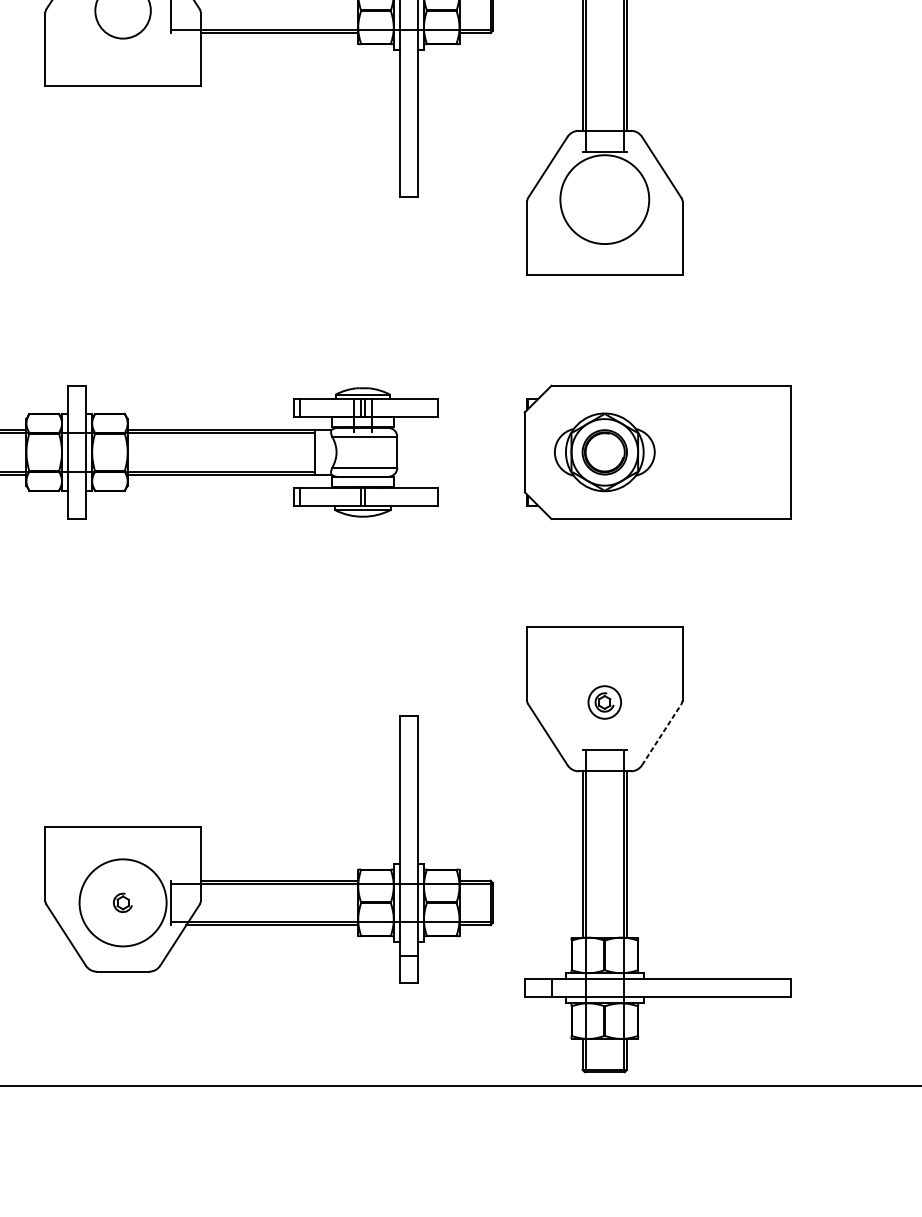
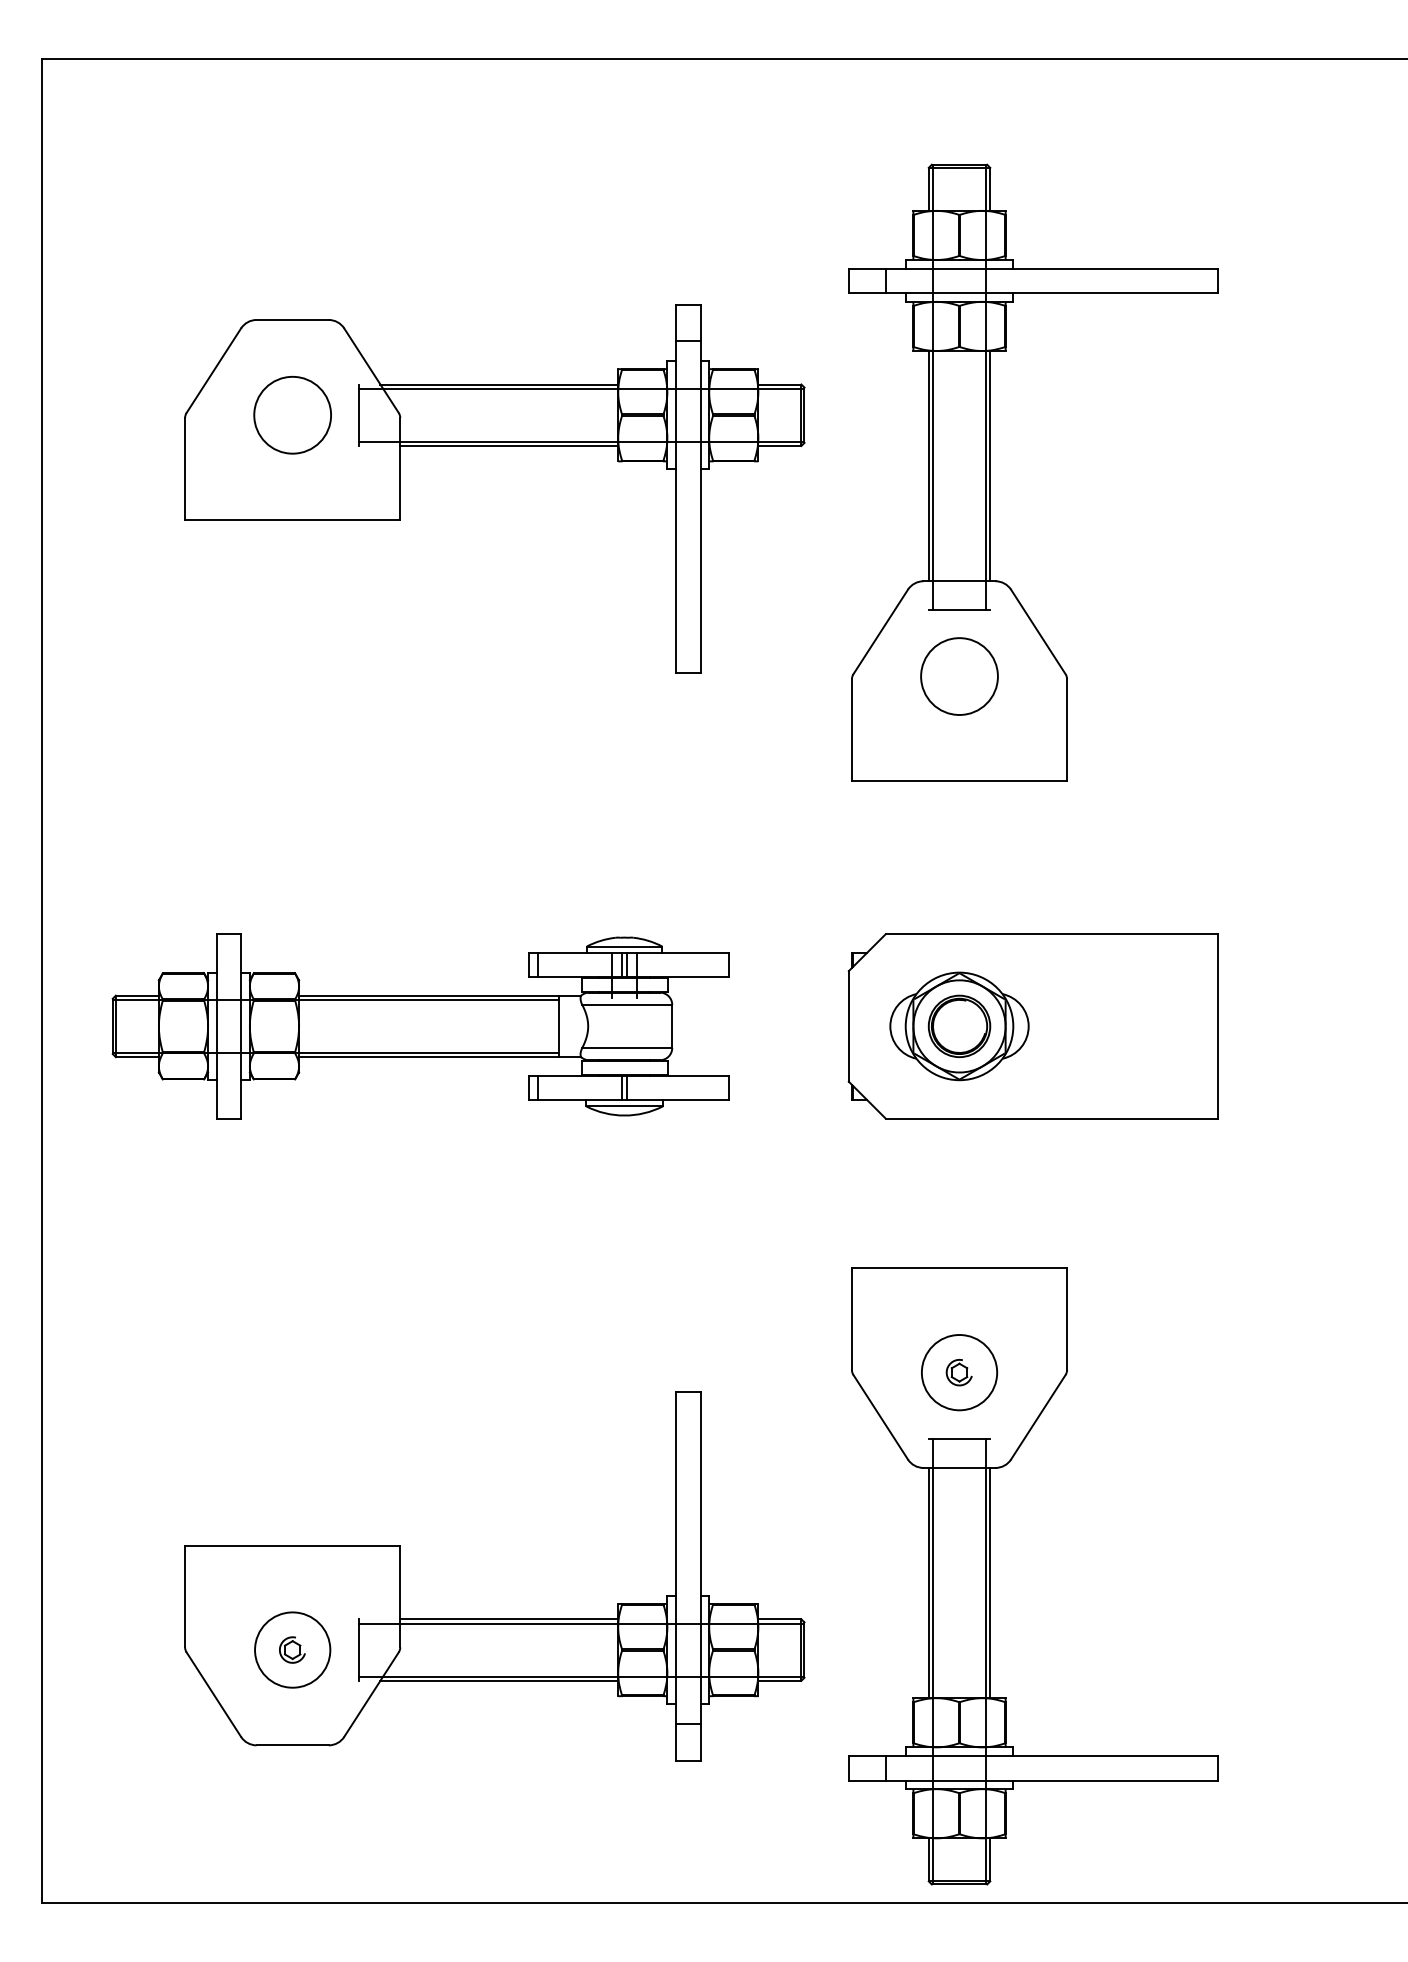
circle: (604, 199) -> (959, 676), size x0.62
circle: (604, 702) -> (959, 1372), size x1.67
line: (661, 734) -> (1038, 1416), dashed -> solid
circle: (122, 902) -> (292, 1649), size x0.62

